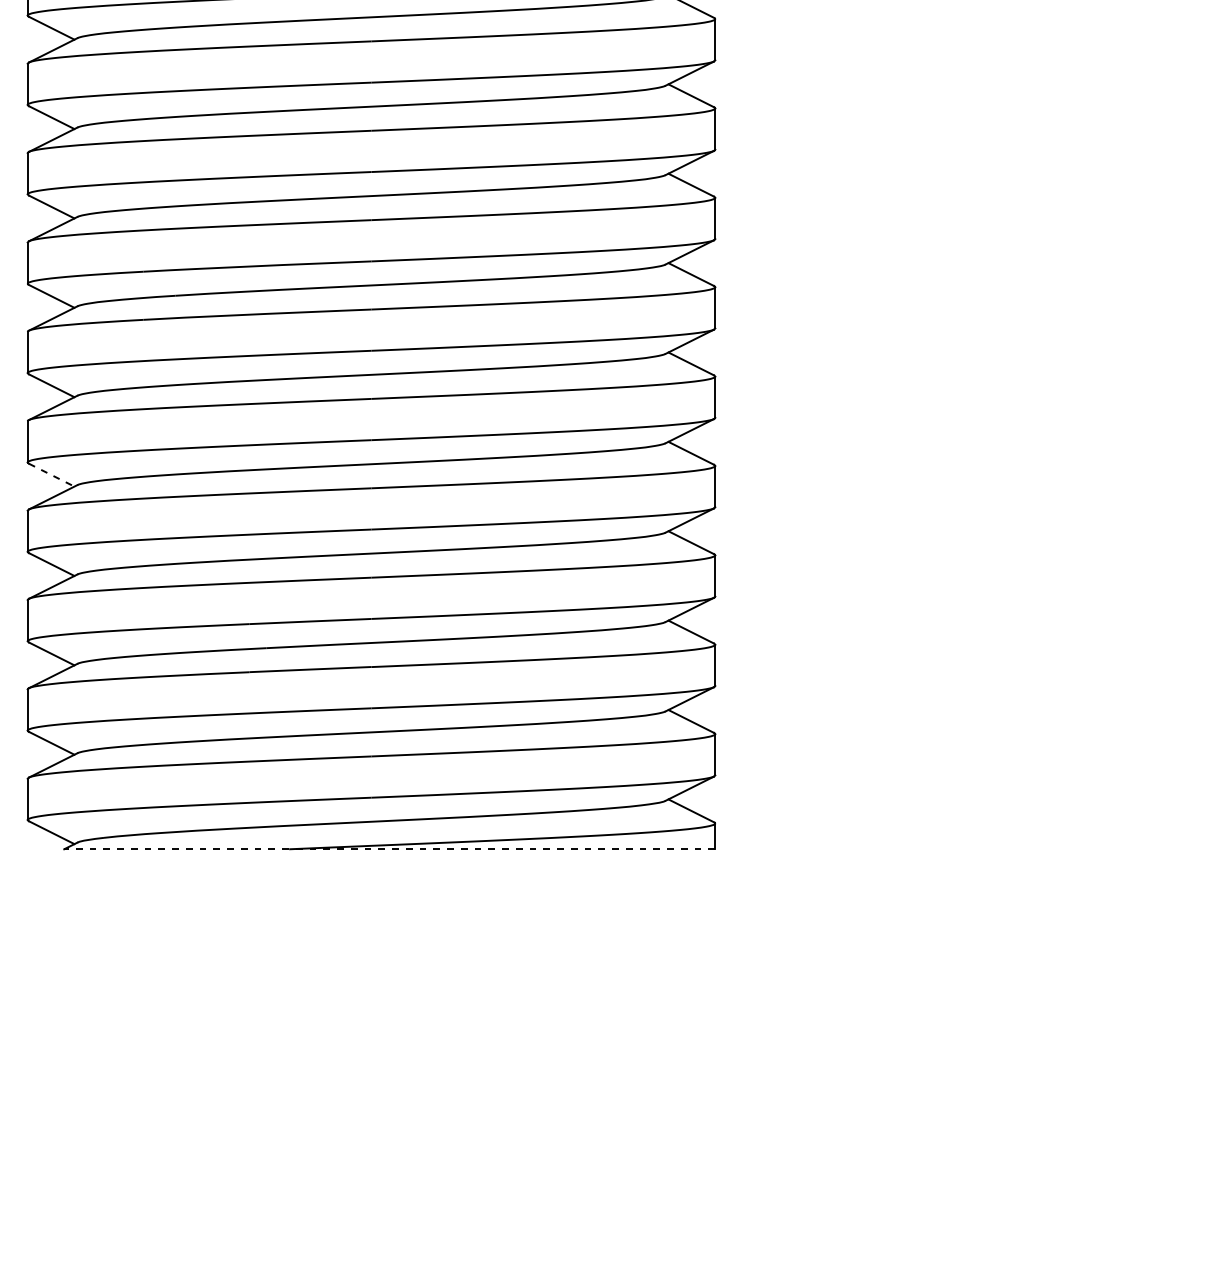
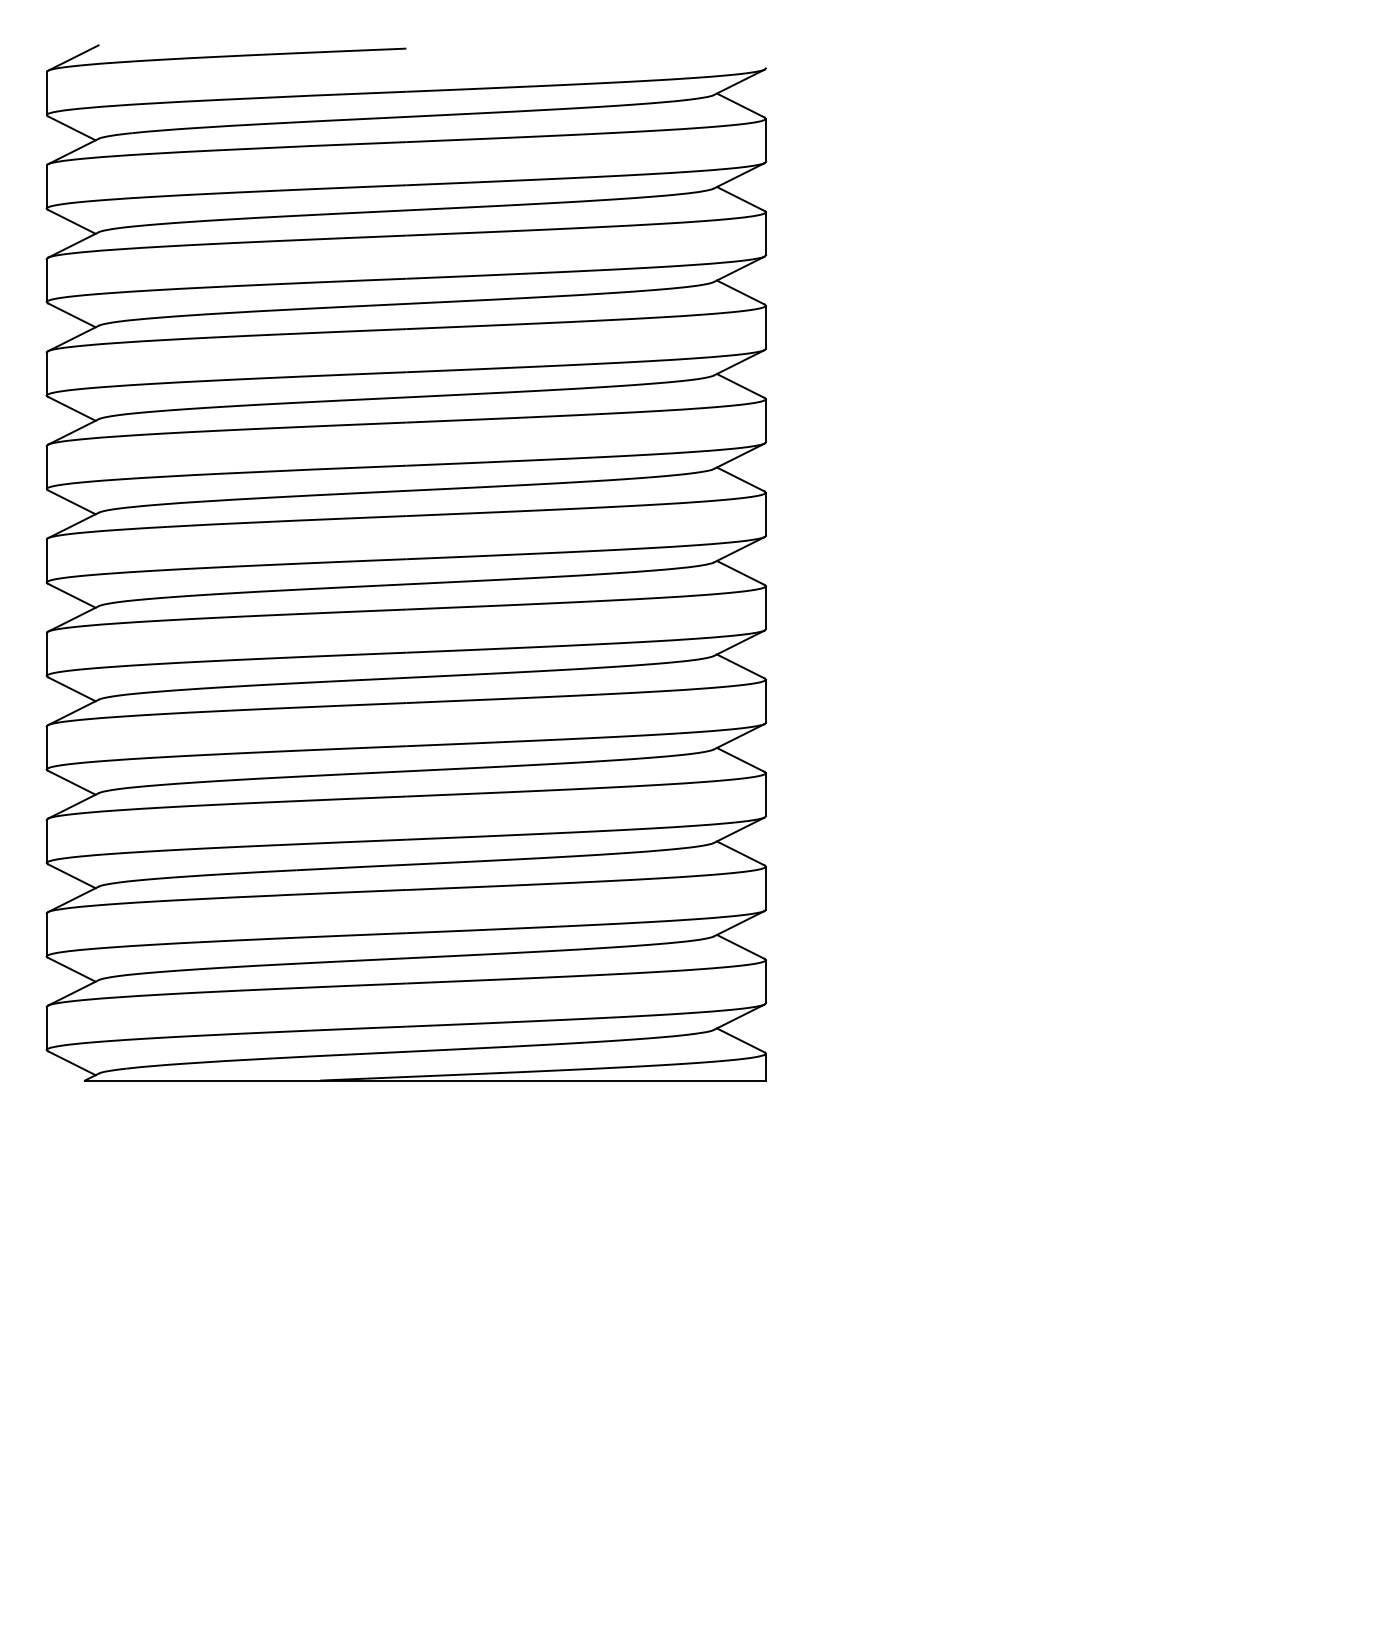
line: (51, 475) -> (71, 689), dashed -> solid
line: (388, 849) -> (424, 1080), dashed -> solid

